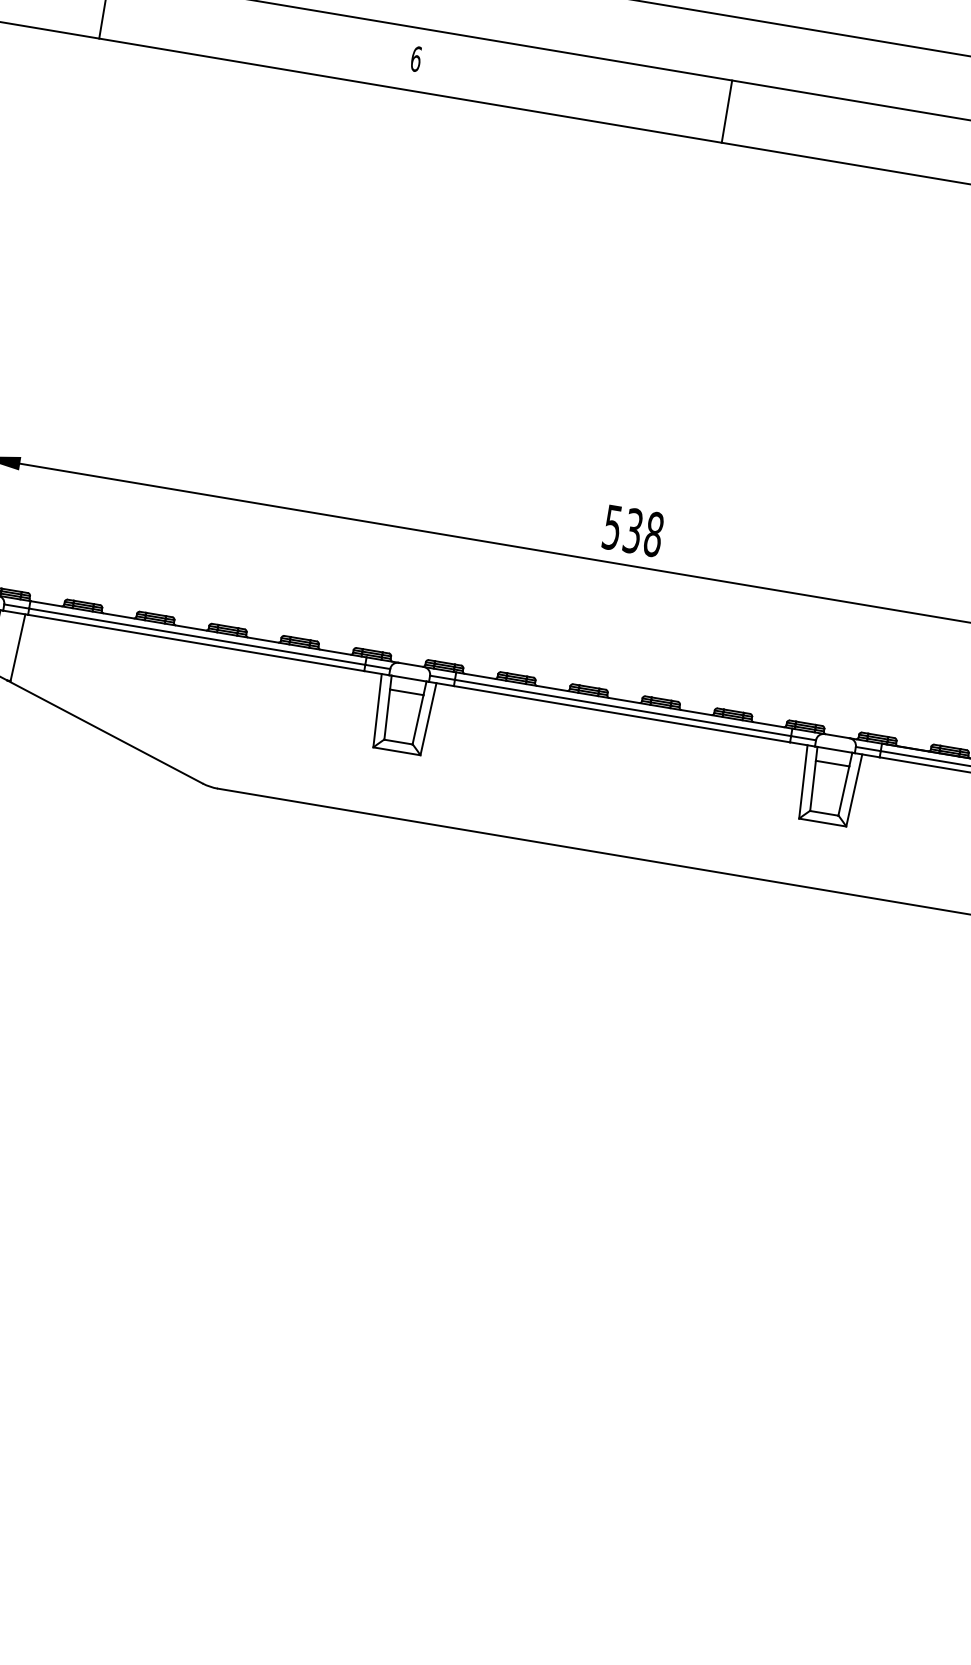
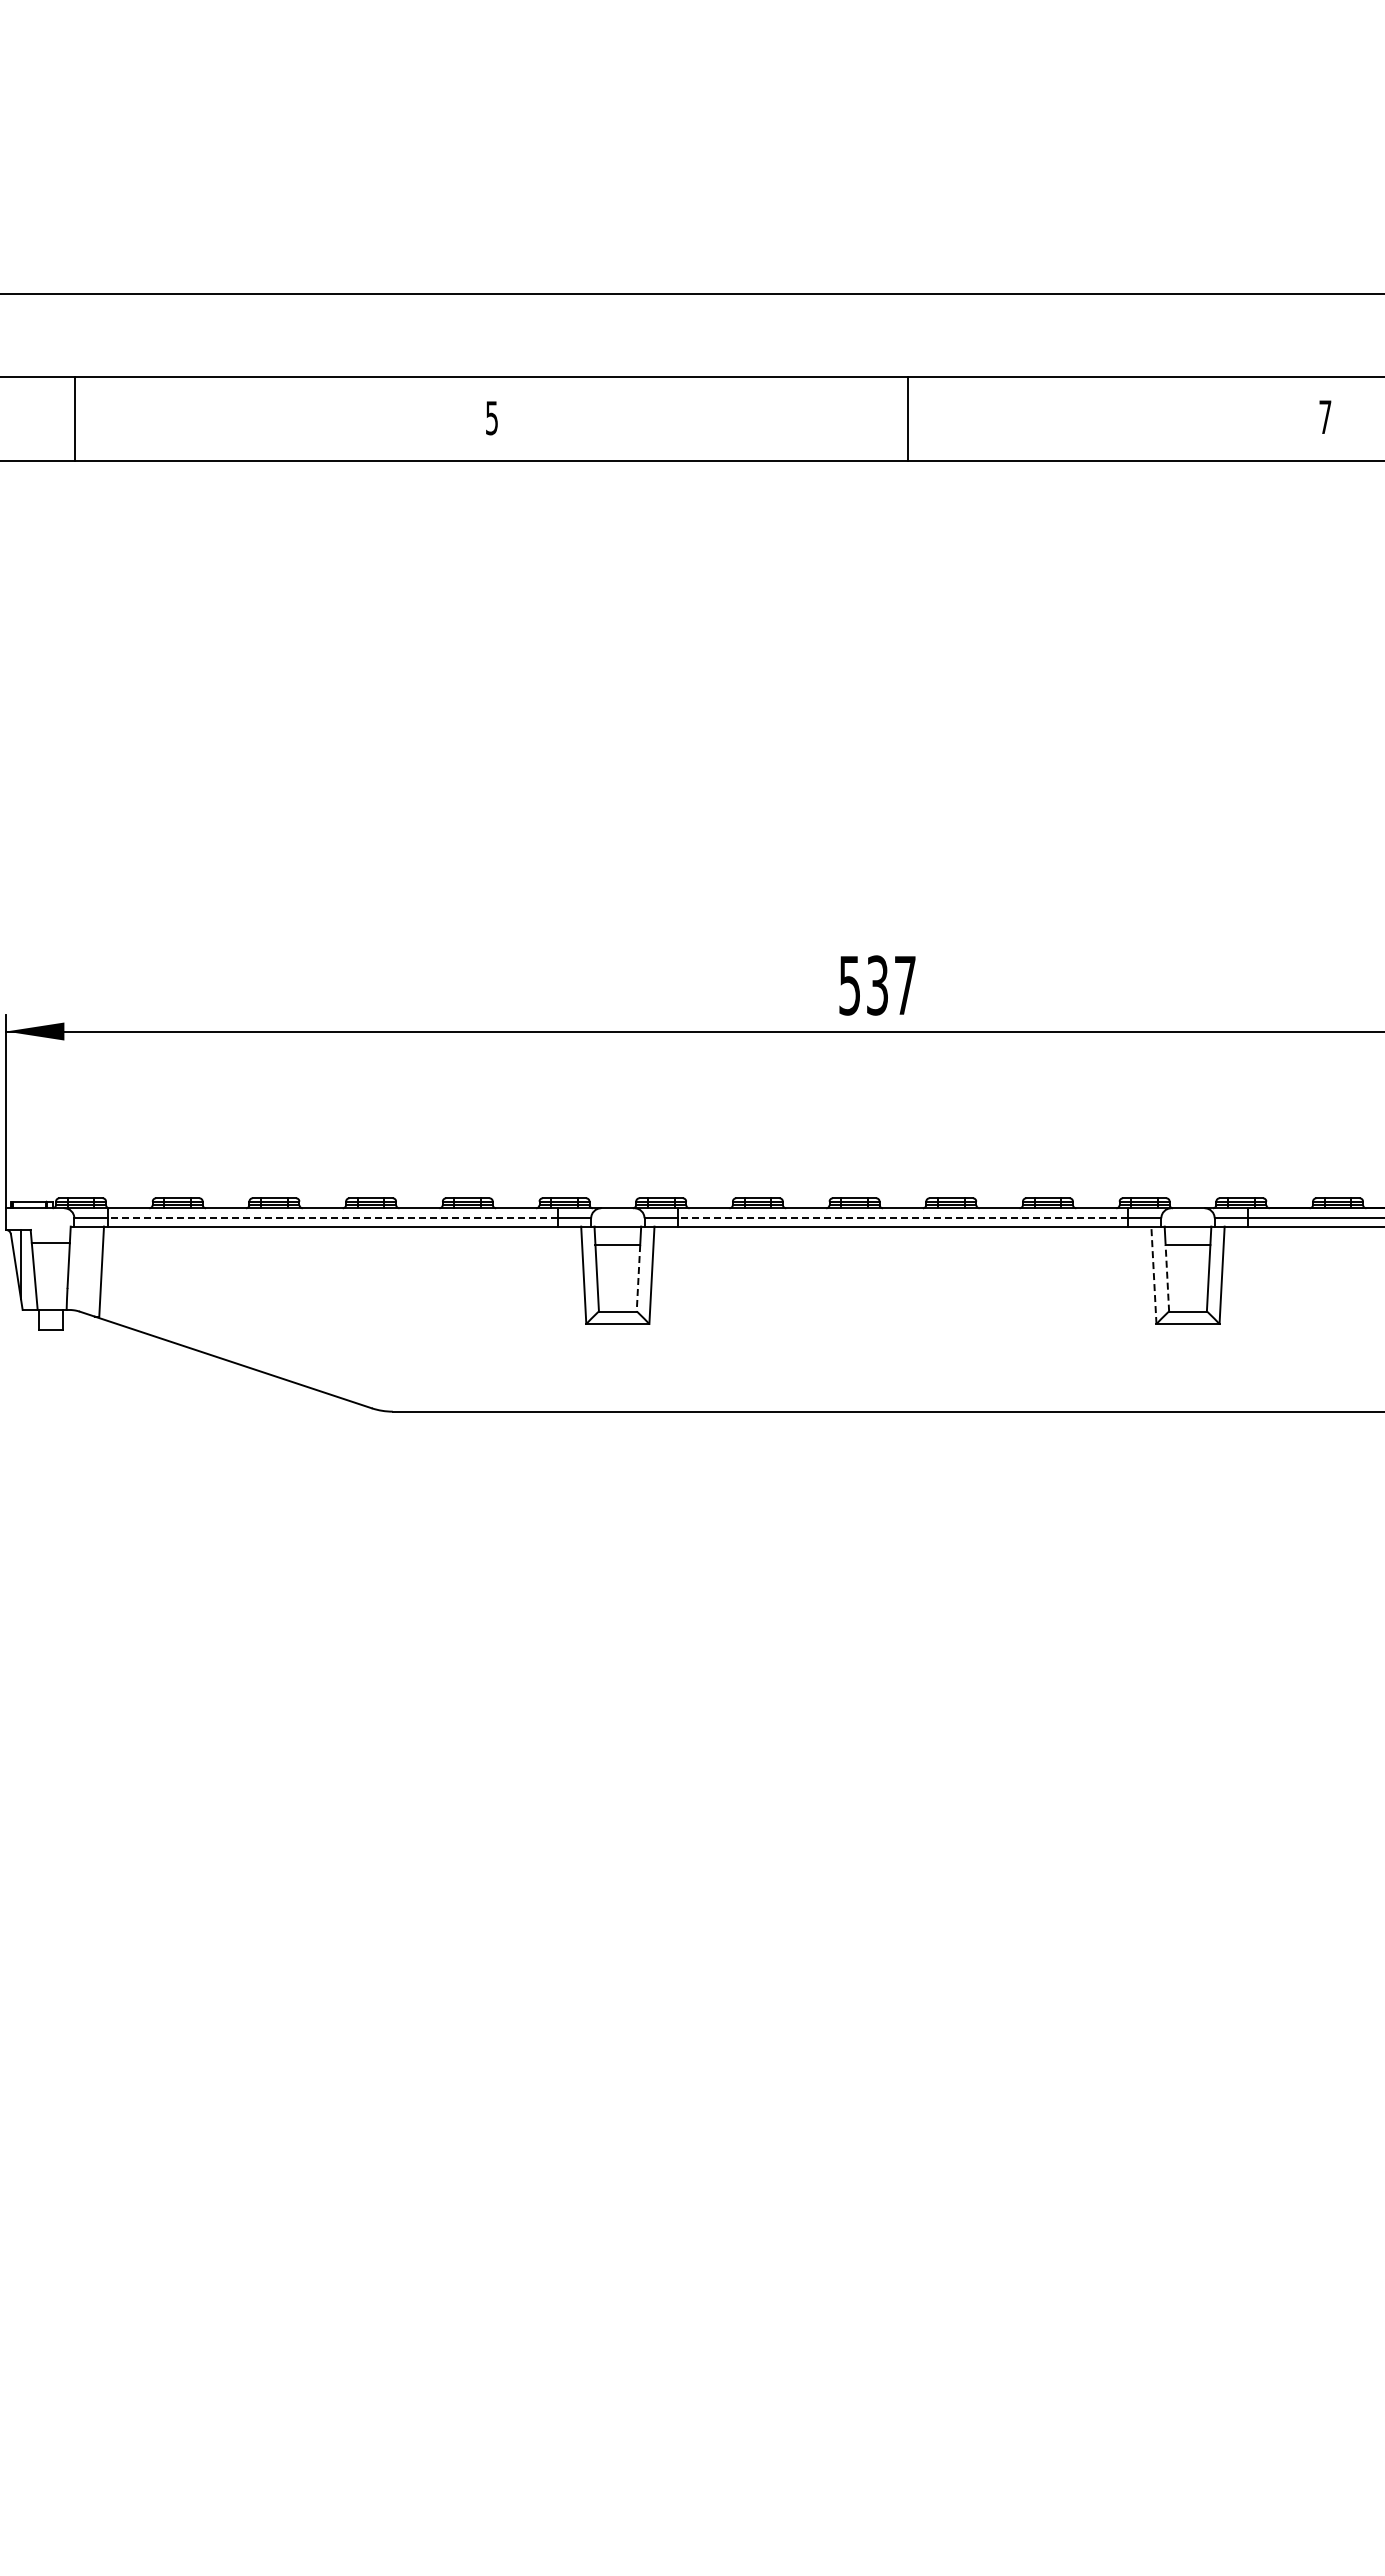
text: (416, 58) -> (492, 417), 6 -> 5
text: (654, 534) -> (905, 985), 538 -> 537
line: (197, 636) -> (332, 1218), solid -> dashed
line: (622, 708) -> (902, 1218), solid -> dashed
line: (418, 719) -> (638, 1278), solid -> dashed
line: (803, 782) -> (1153, 1275), solid -> dashed
line: (813, 785) -> (1167, 1277), solid -> dashed

